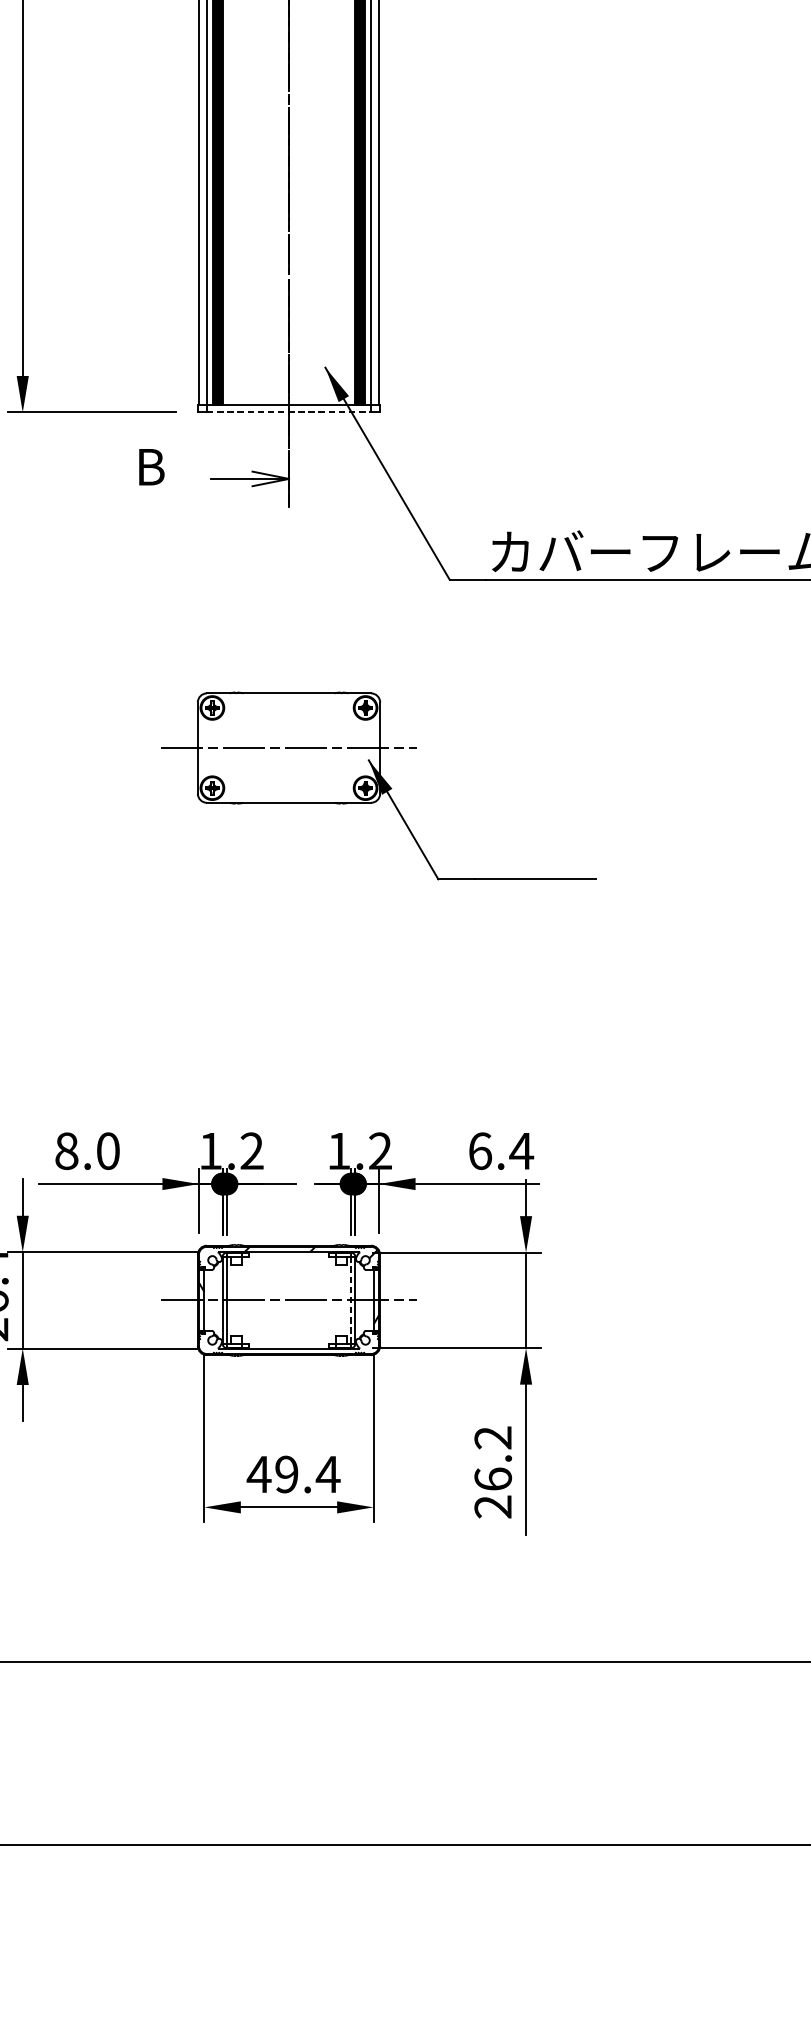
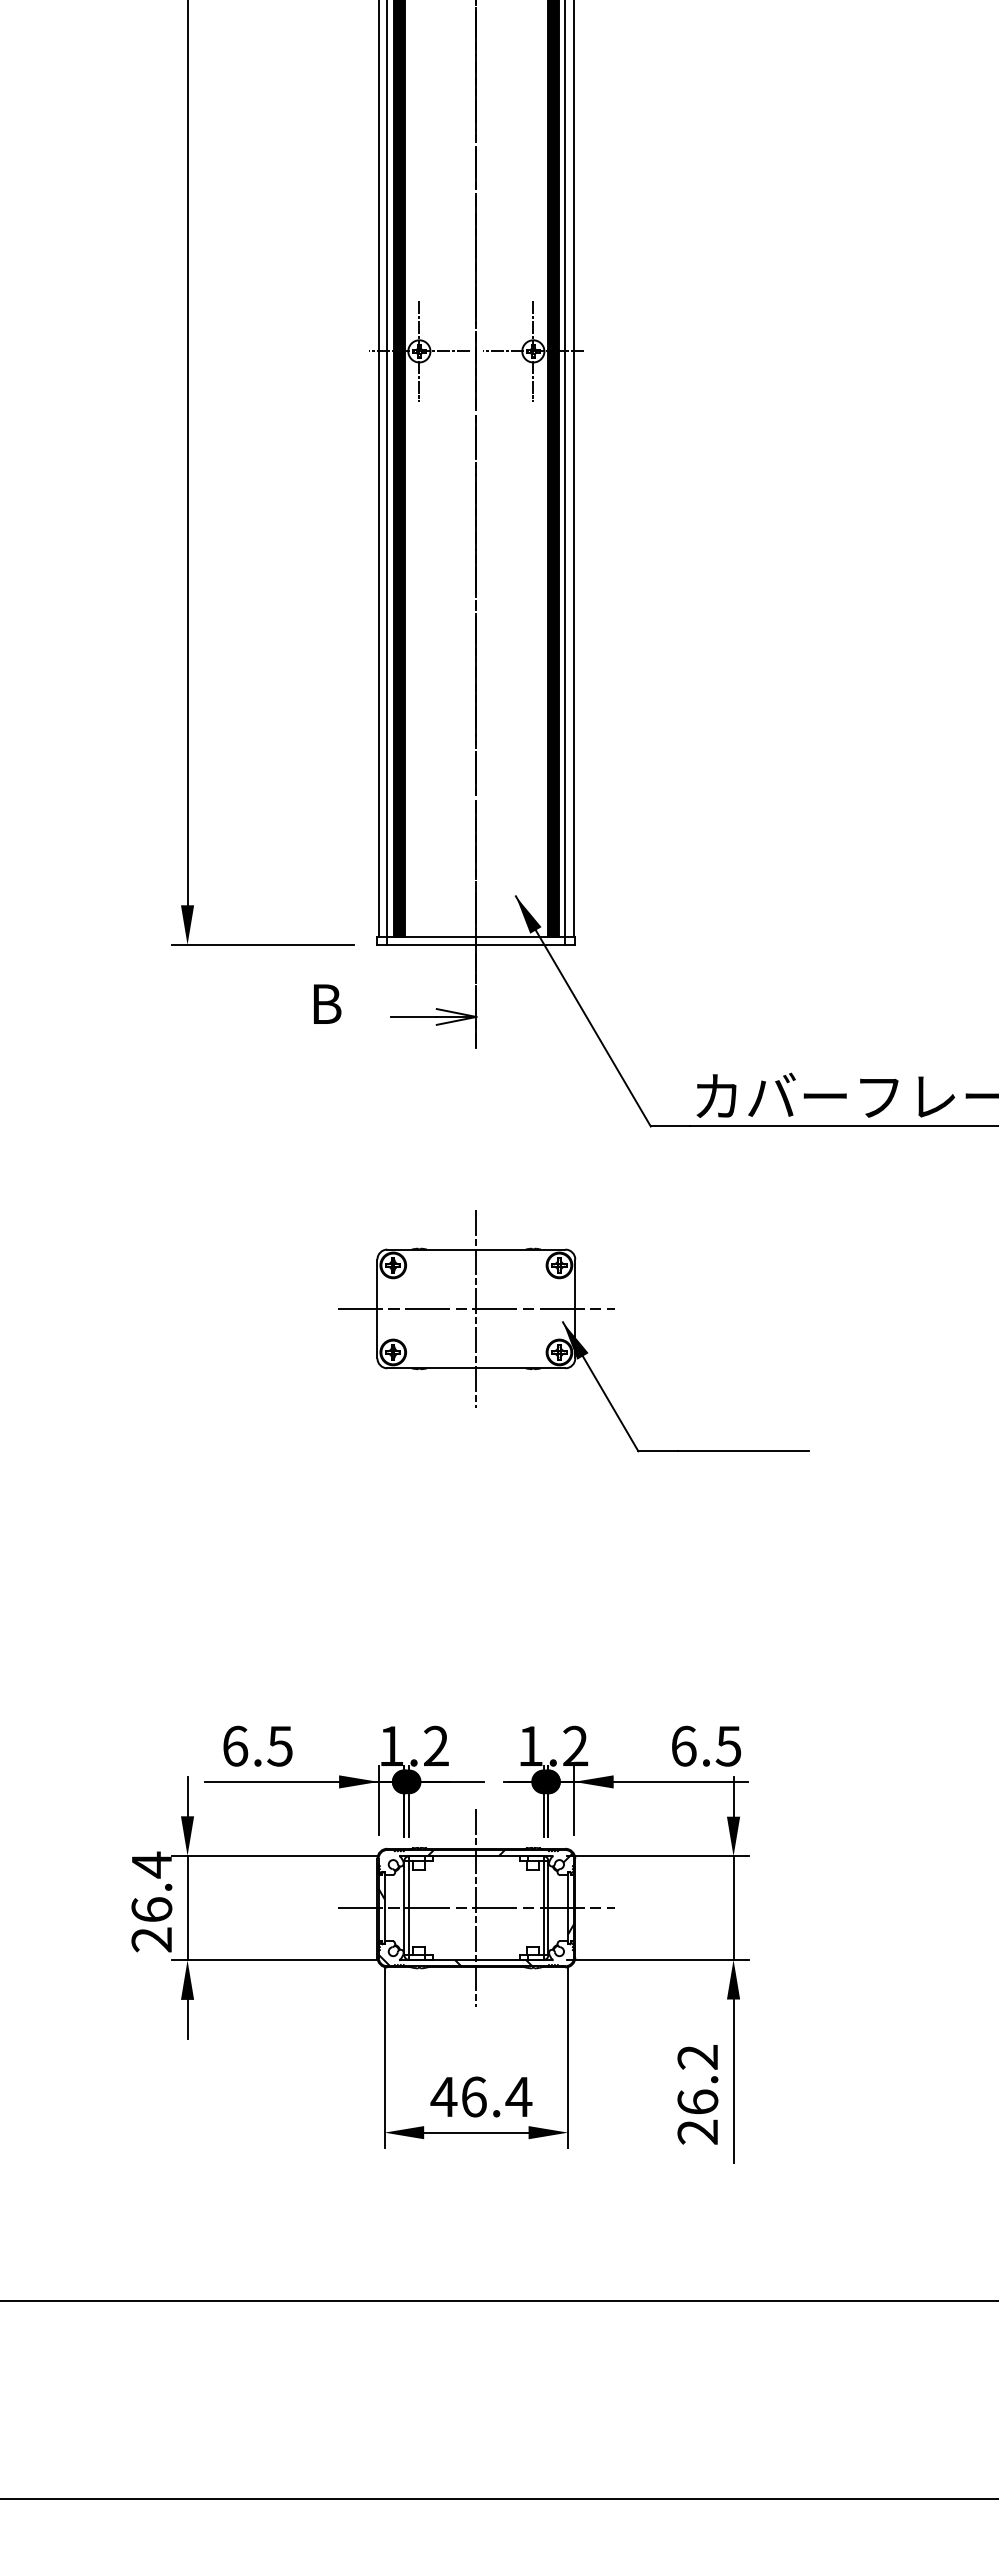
line: (289, 412) -> (476, 944), dashed -> solid
line: (289, 747) -> (476, 1308), added
text: (87, 1150) -> (257, 1745), 8.0 -> 6.5
text: (521, 1151) -> (728, 1746), 6.4 -> 6.5
line: (350, 1299) -> (543, 1907), dashed -> solid
line: (289, 1300) -> (476, 1908), added
hatch: (269, 1348) -> (455, 1960), added
text: (286, 1474) -> (473, 2096), 49.4 -> 46.4

